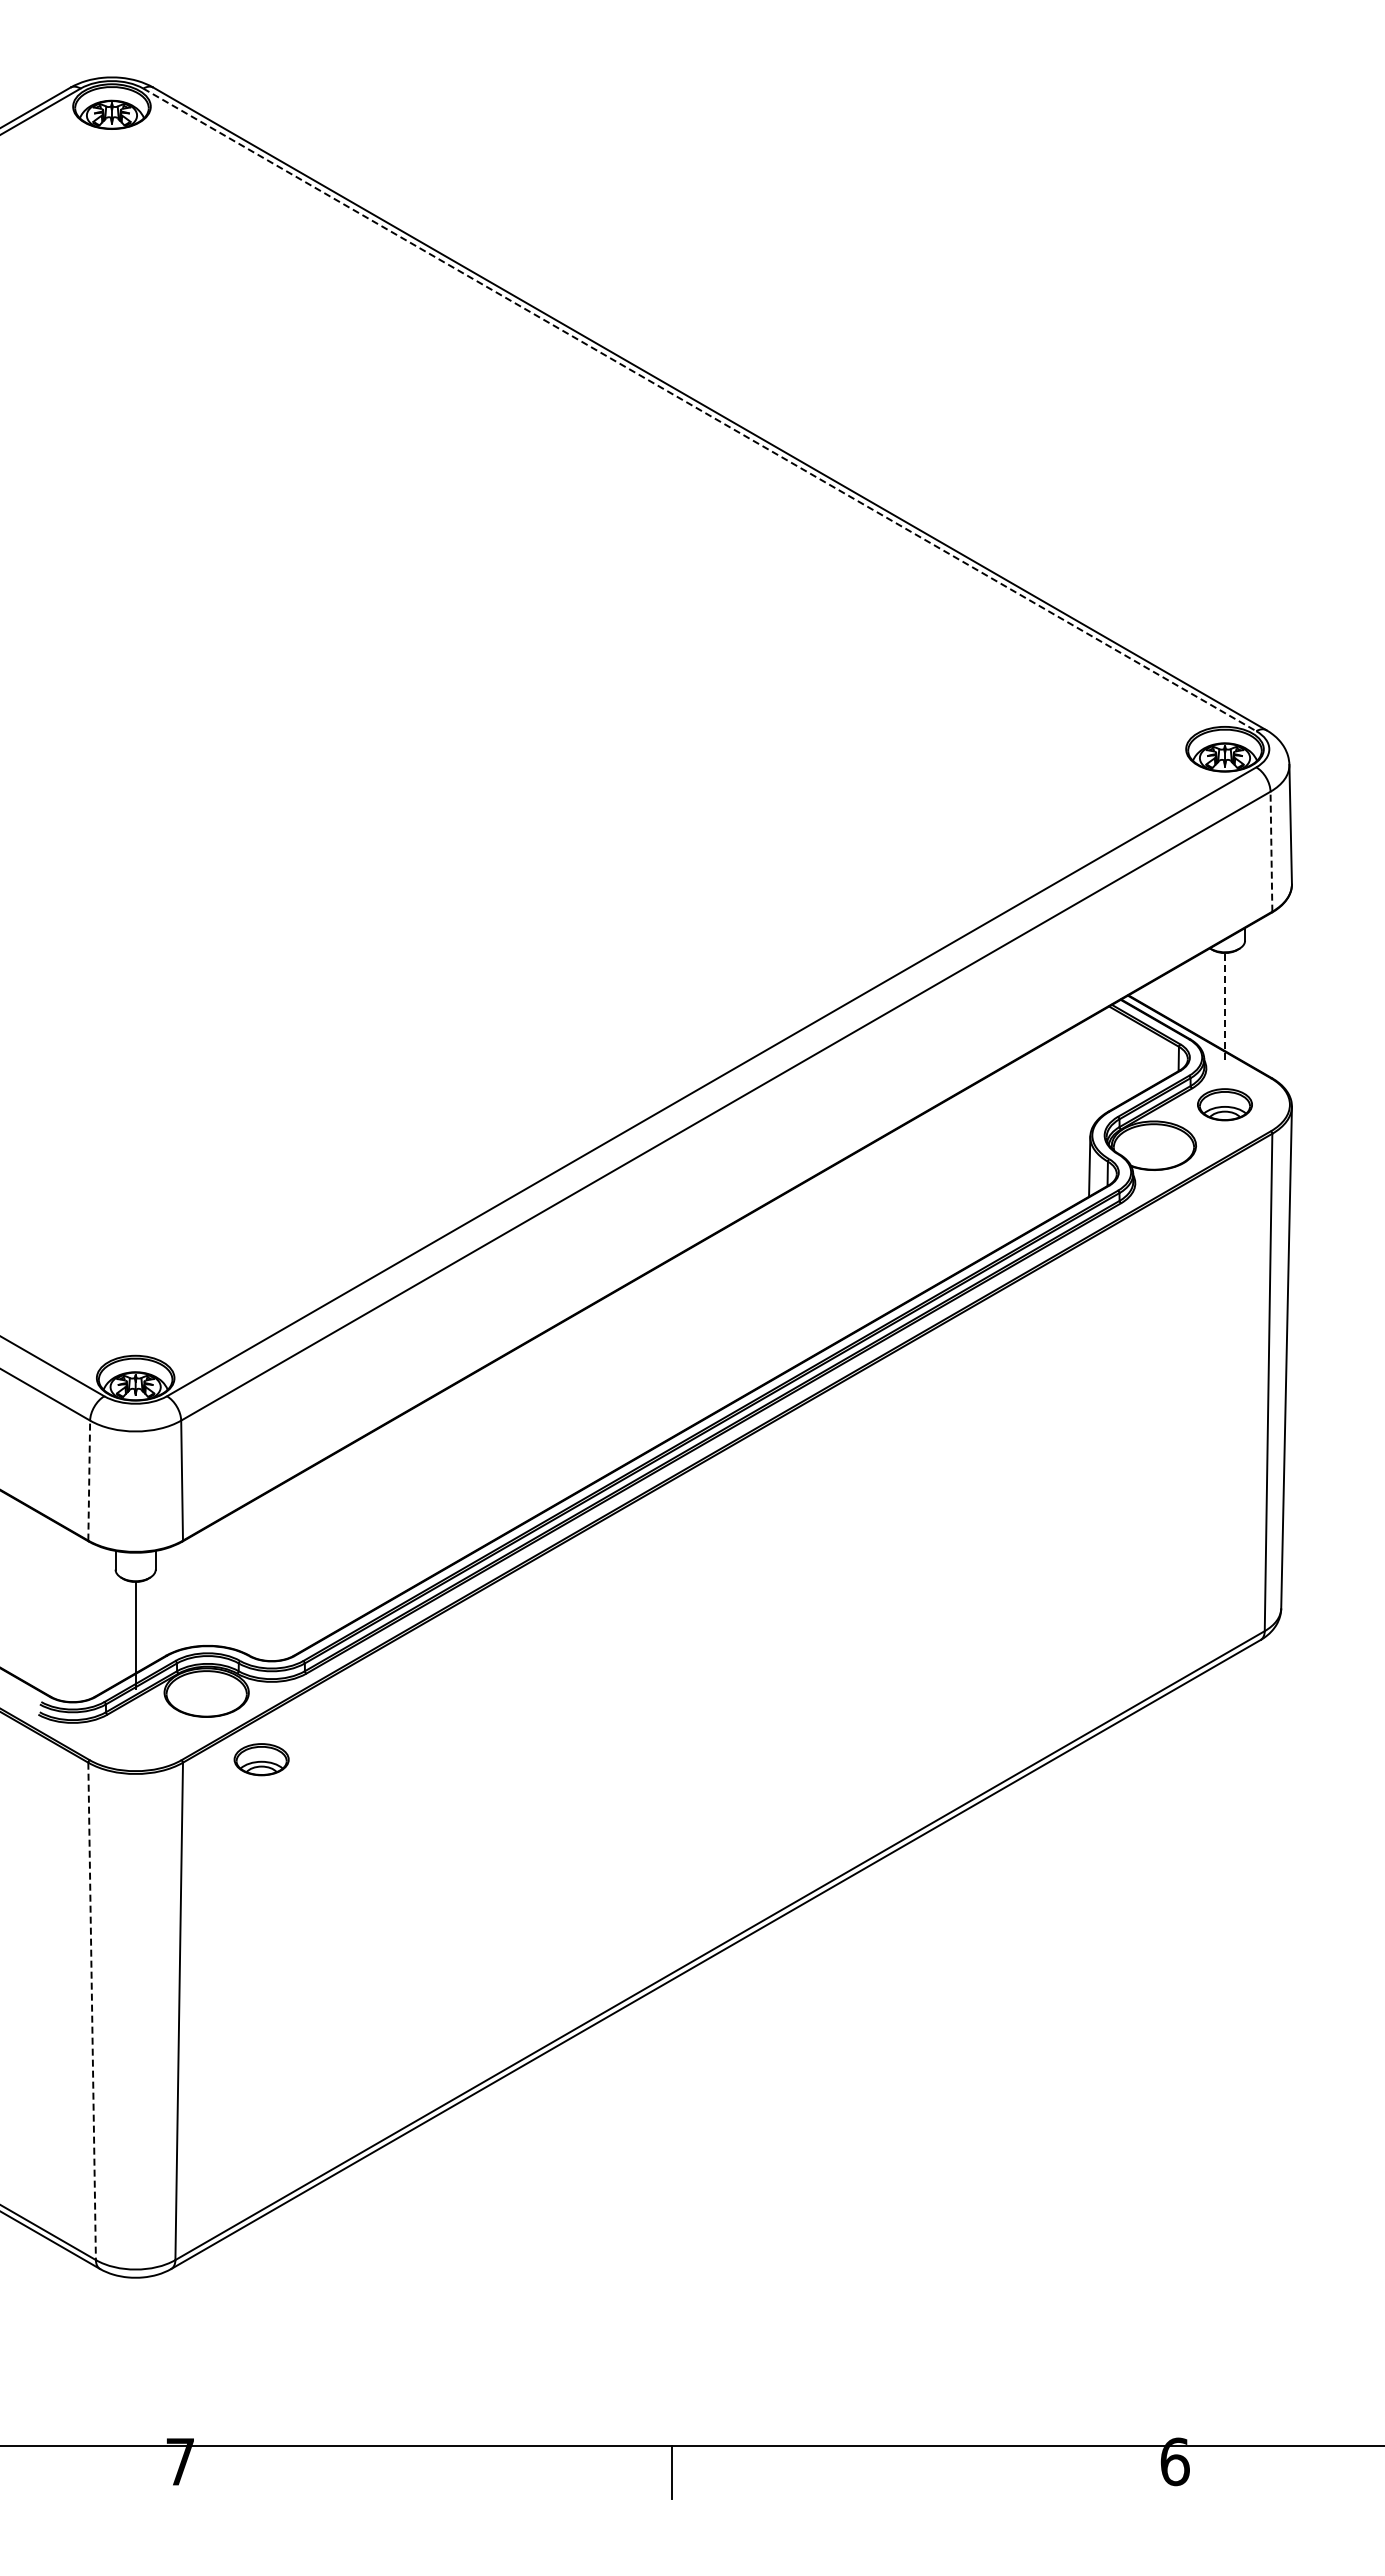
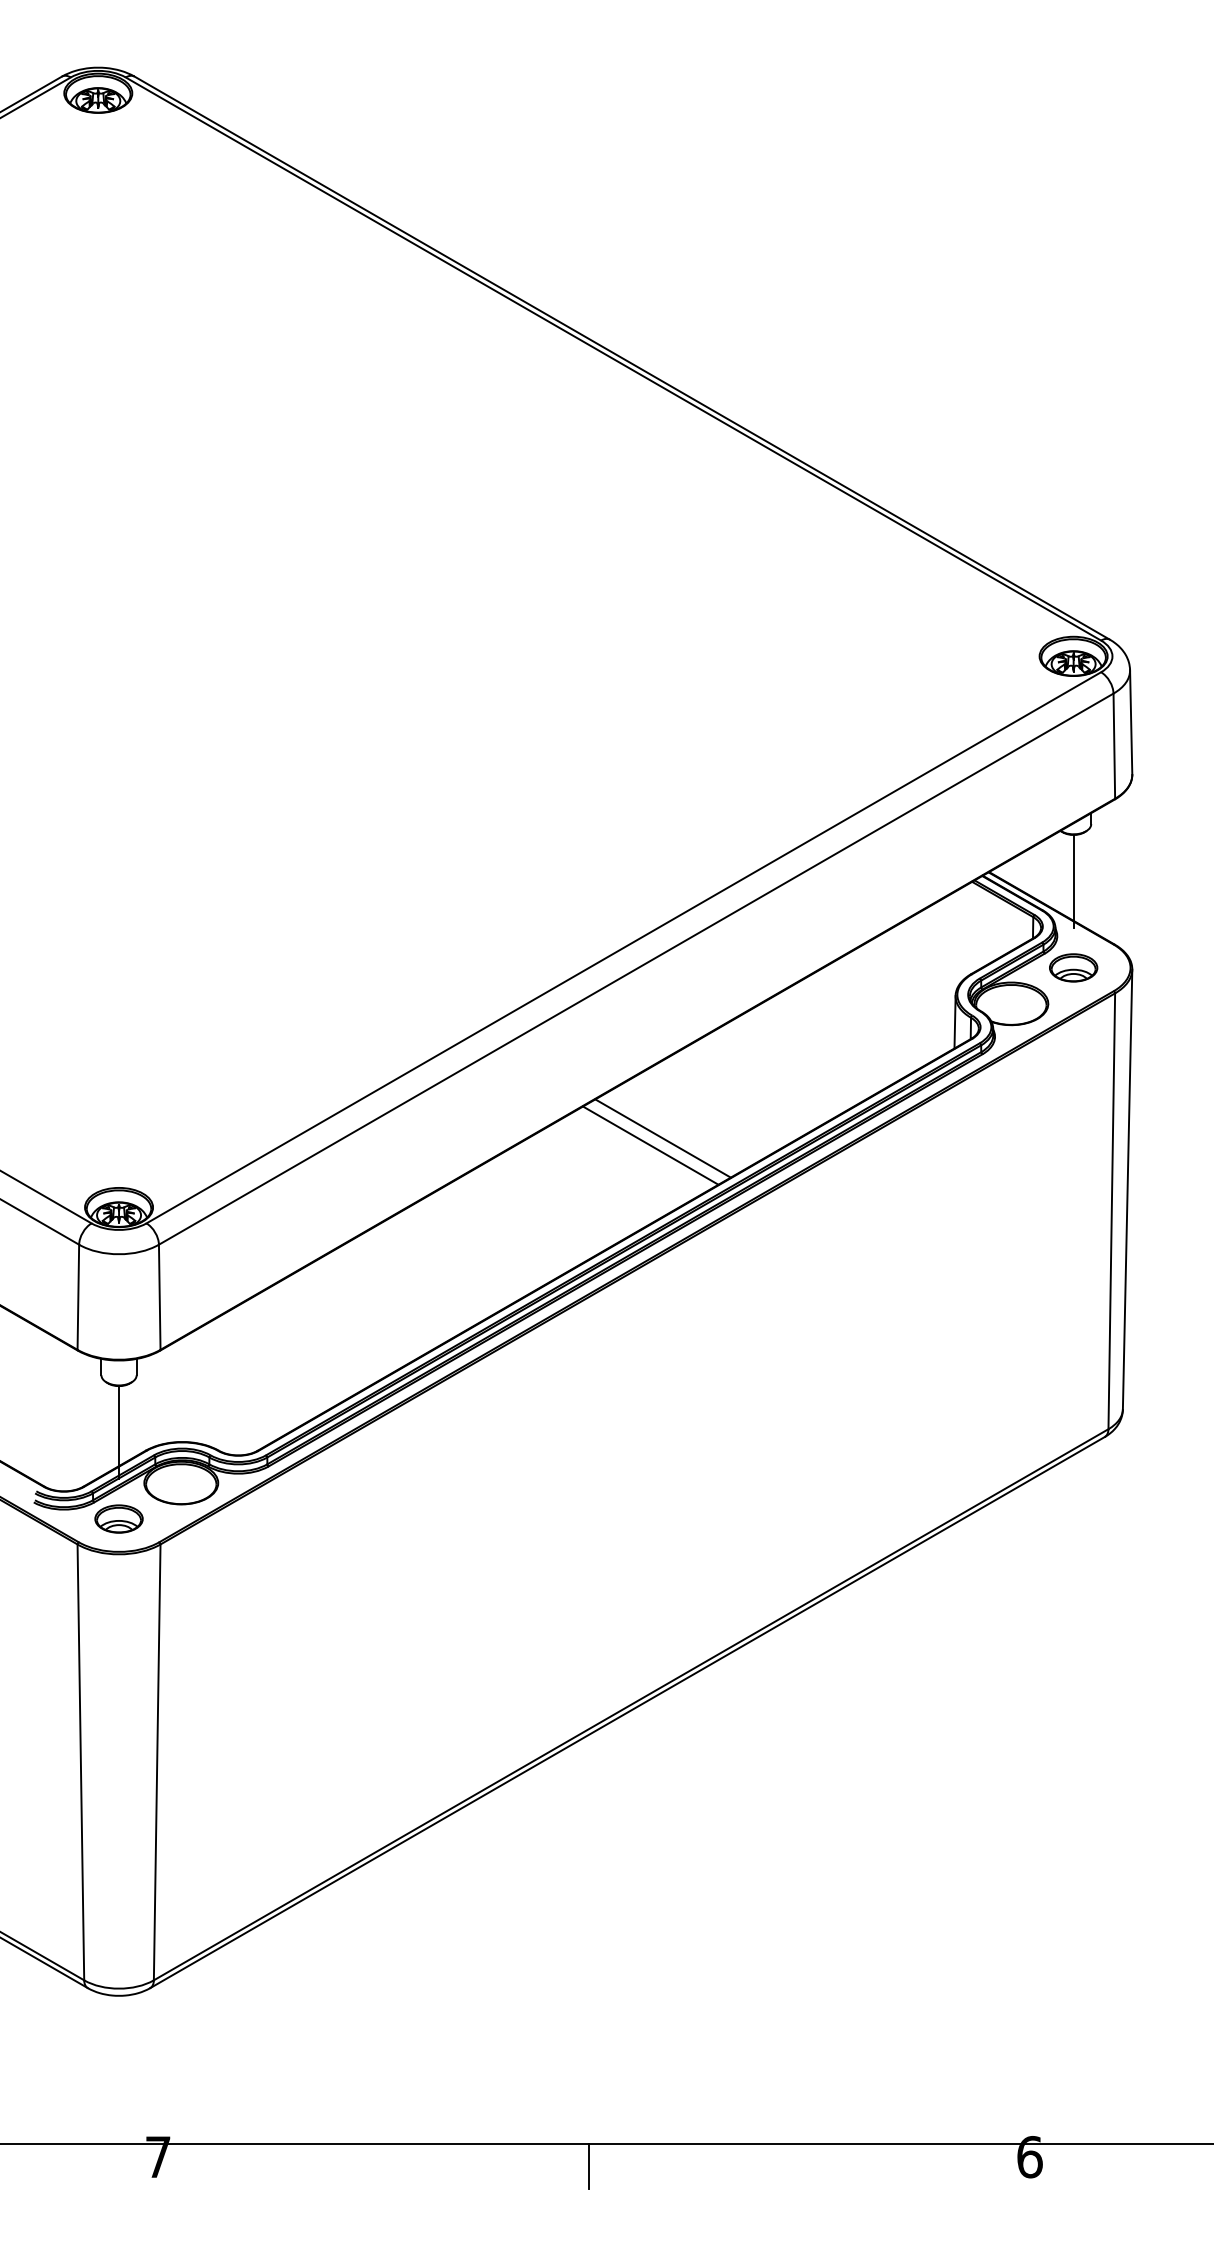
line: (699, 409) -> (613, 358), dashed -> solid
line: (1271, 851) -> (1114, 745), dashed -> solid
line: (1225, 1005) -> (1074, 880), dashed -> solid
line: (756, 1299) -> (663, 1138), added
line: (742, 1307) -> (650, 1145), added
line: (89, 1480) -> (78, 1297), dashed -> solid
part: (261, 1759) -> (118, 1518), moved
line: (92, 2011) -> (81, 1762), dashed -> solid

